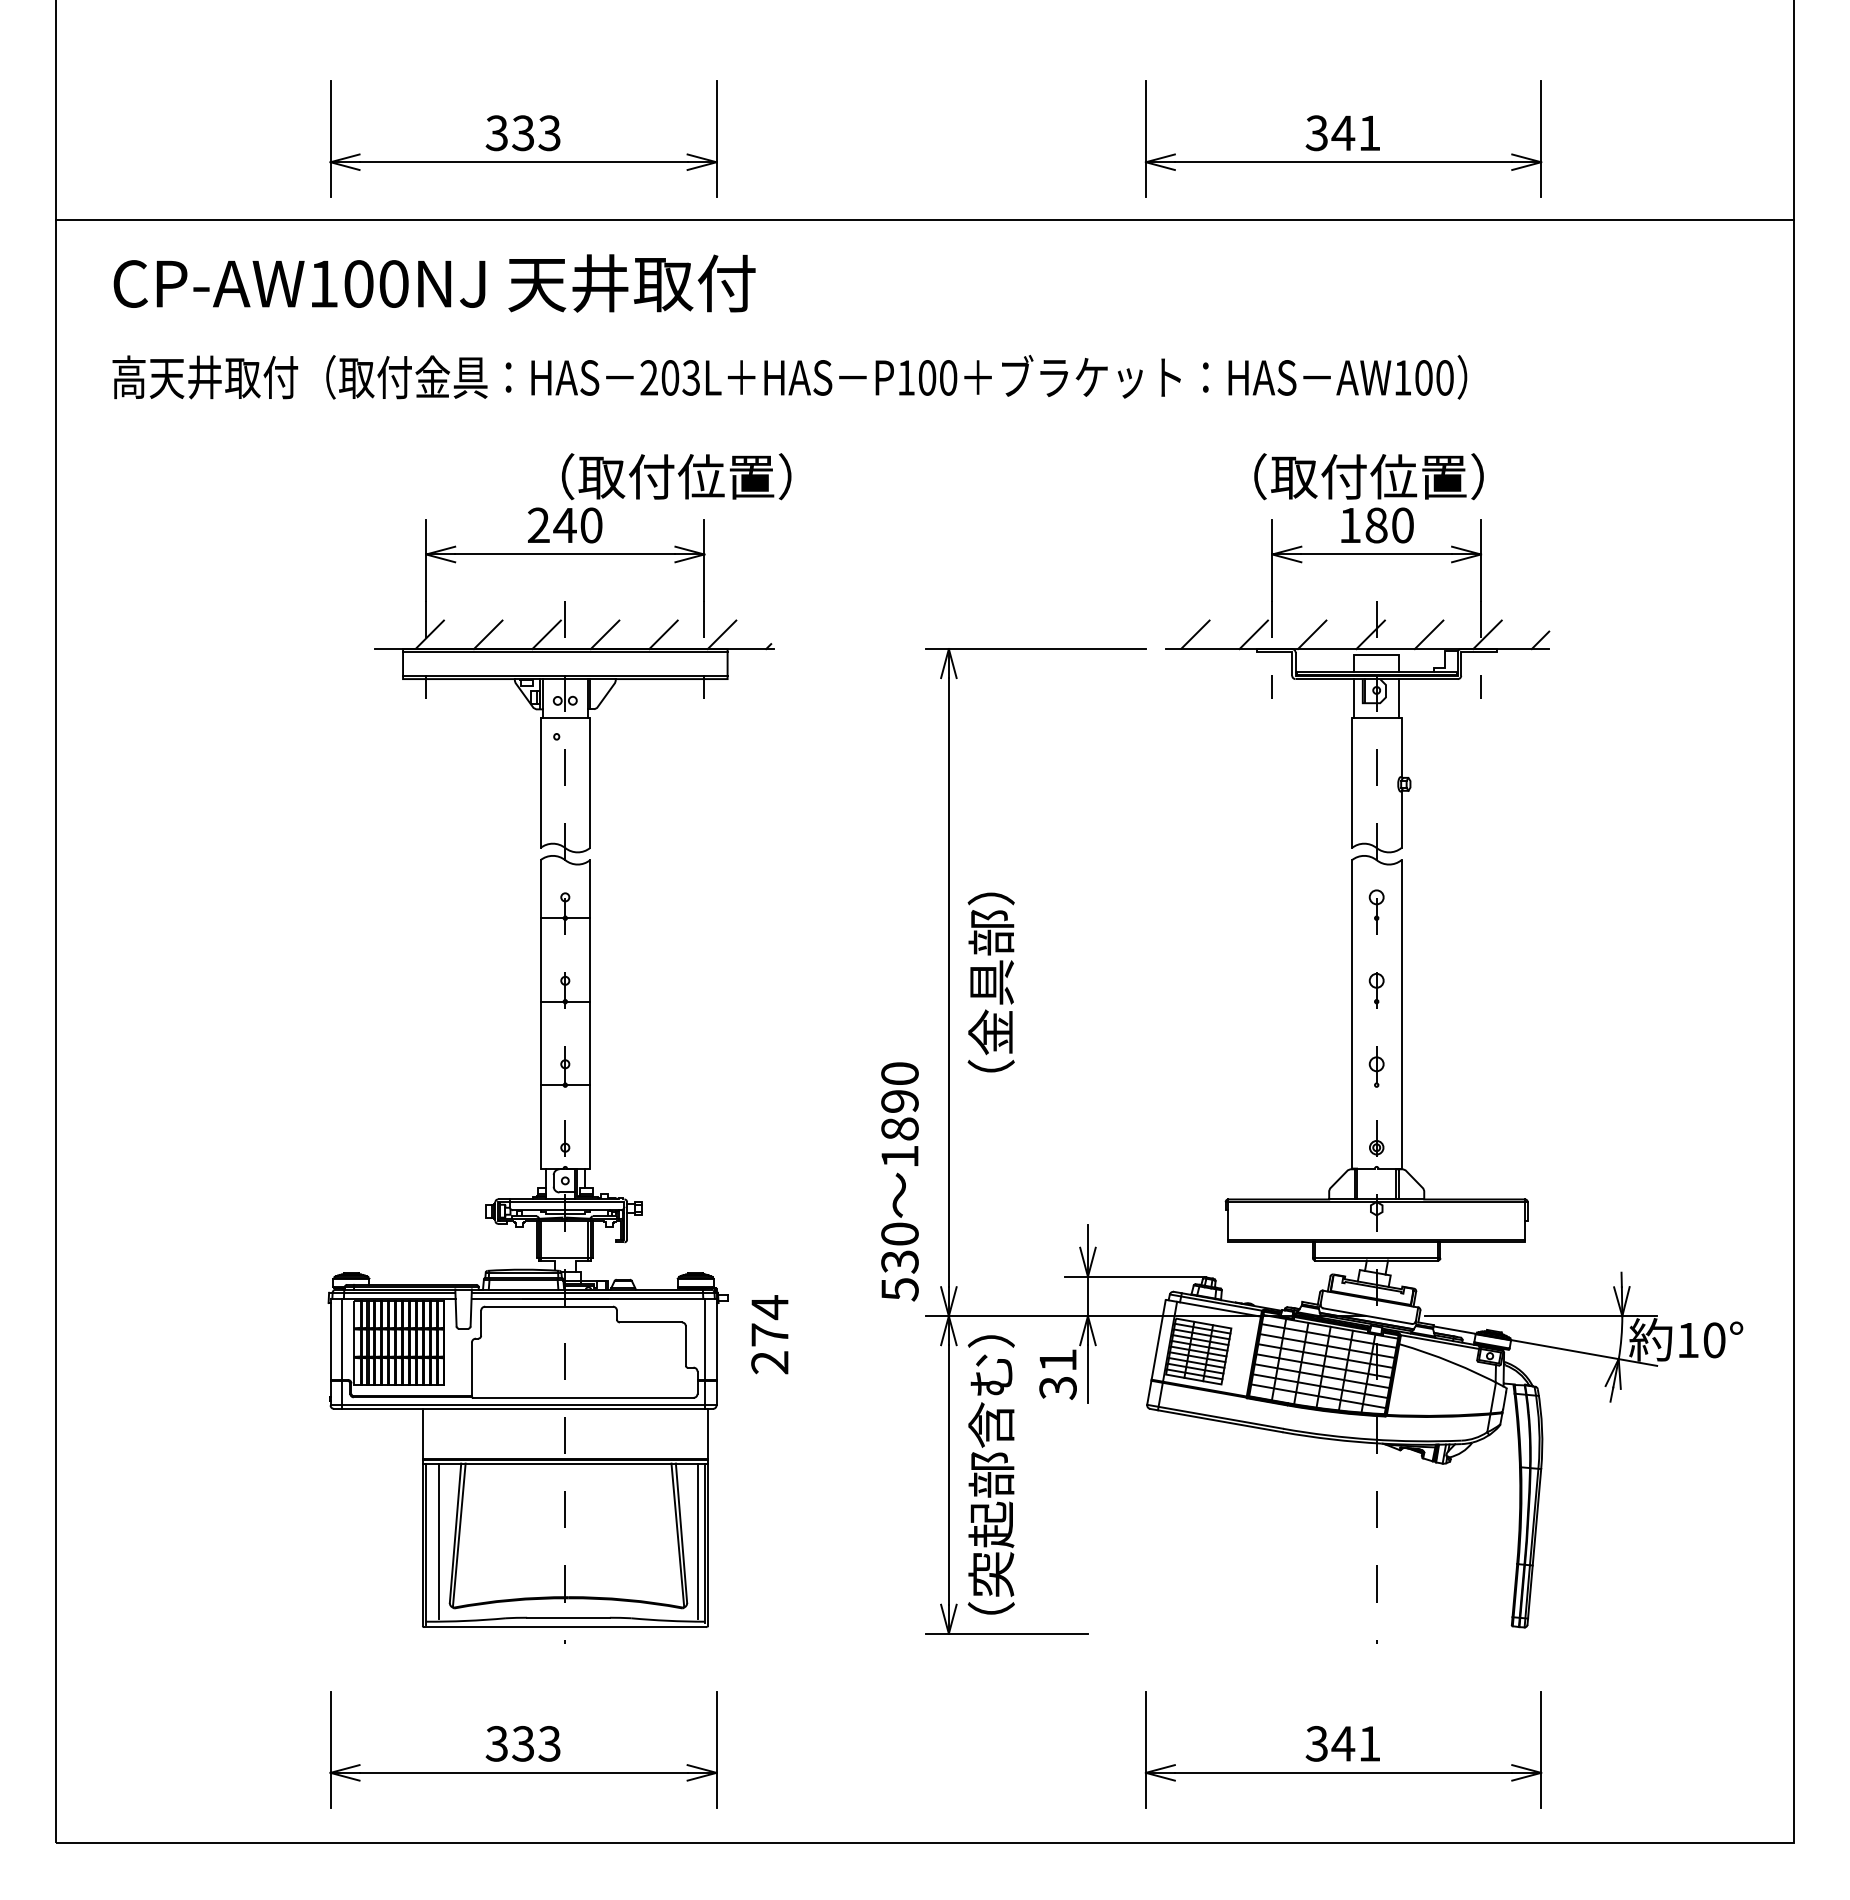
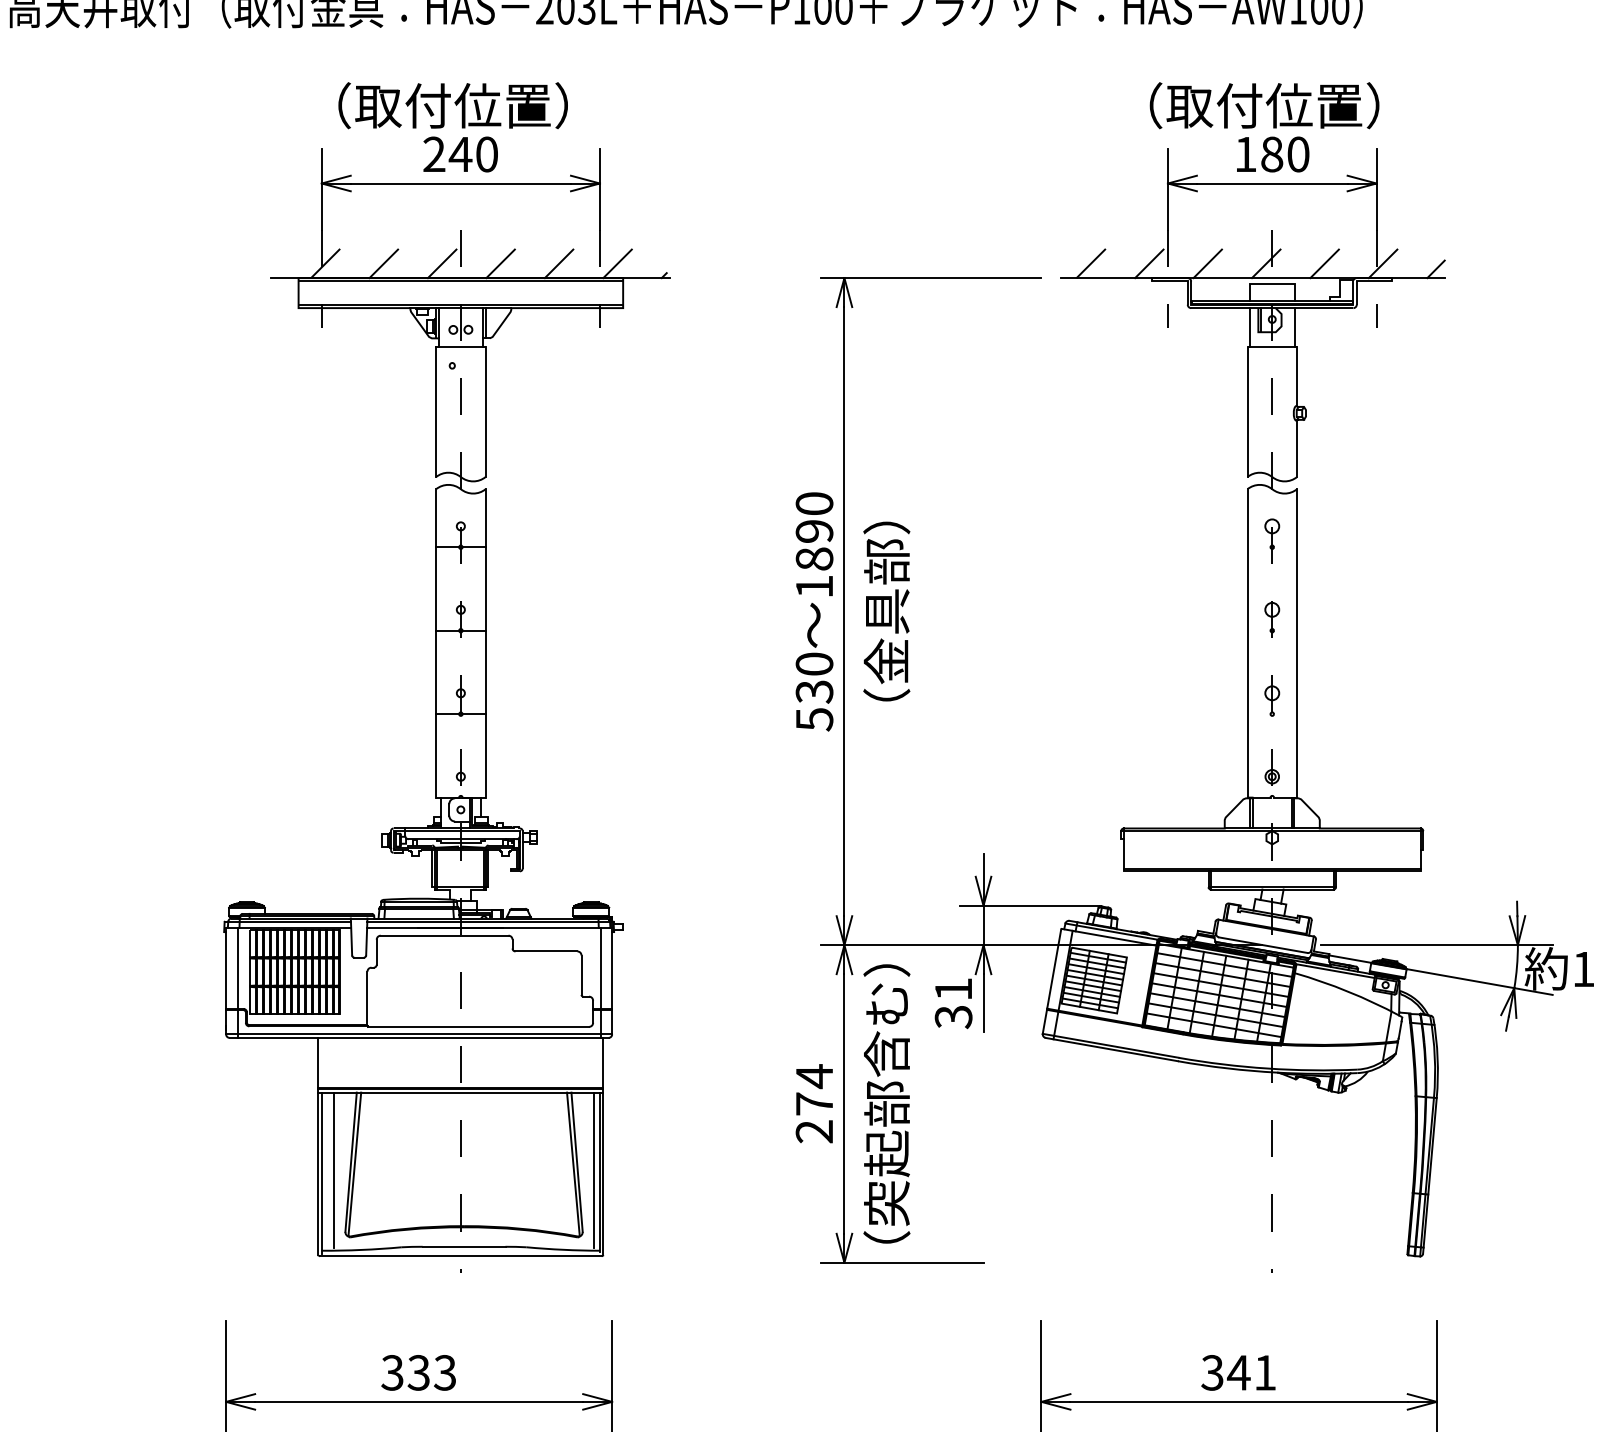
text: (676, 476) -> (453, 105), moved
text: (899, 1181) -> (814, 611), moved
text: (769, 1334) -> (814, 1103), moved

